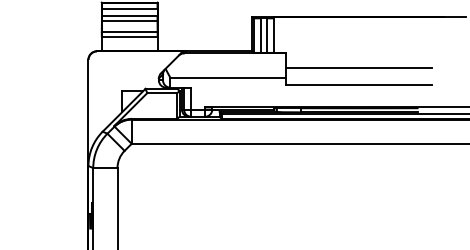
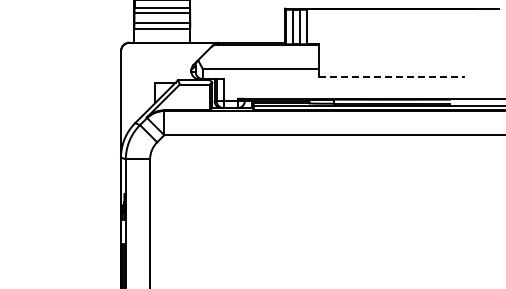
line: (358, 68) -> (391, 59), removed
line: (358, 85) -> (391, 76), solid -> dashed

